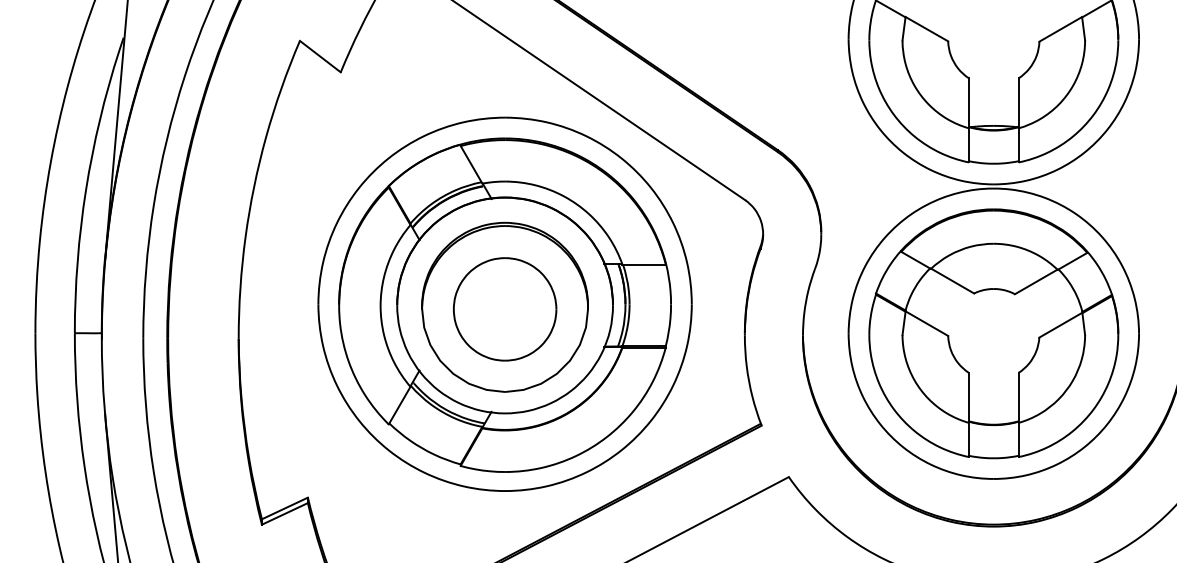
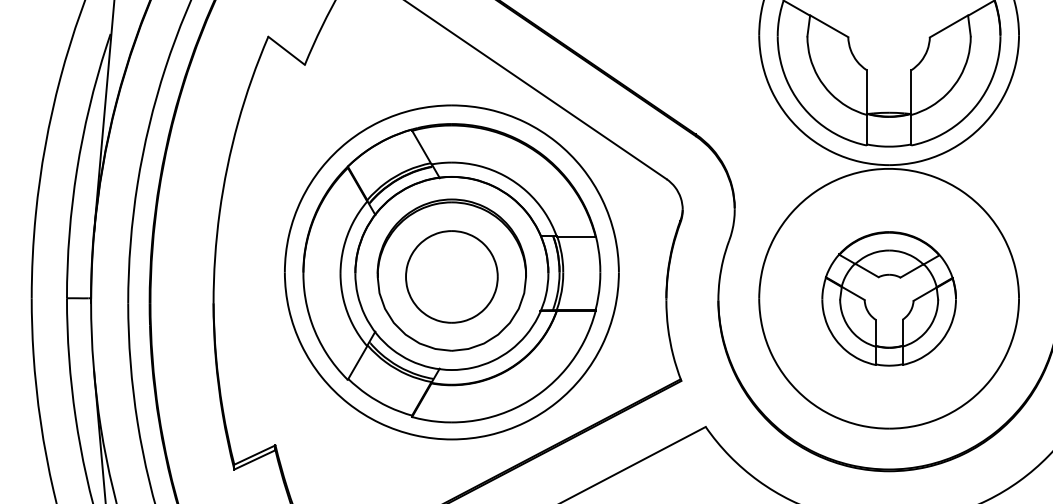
part: (993, 333) -> (888, 298), size x0.6

